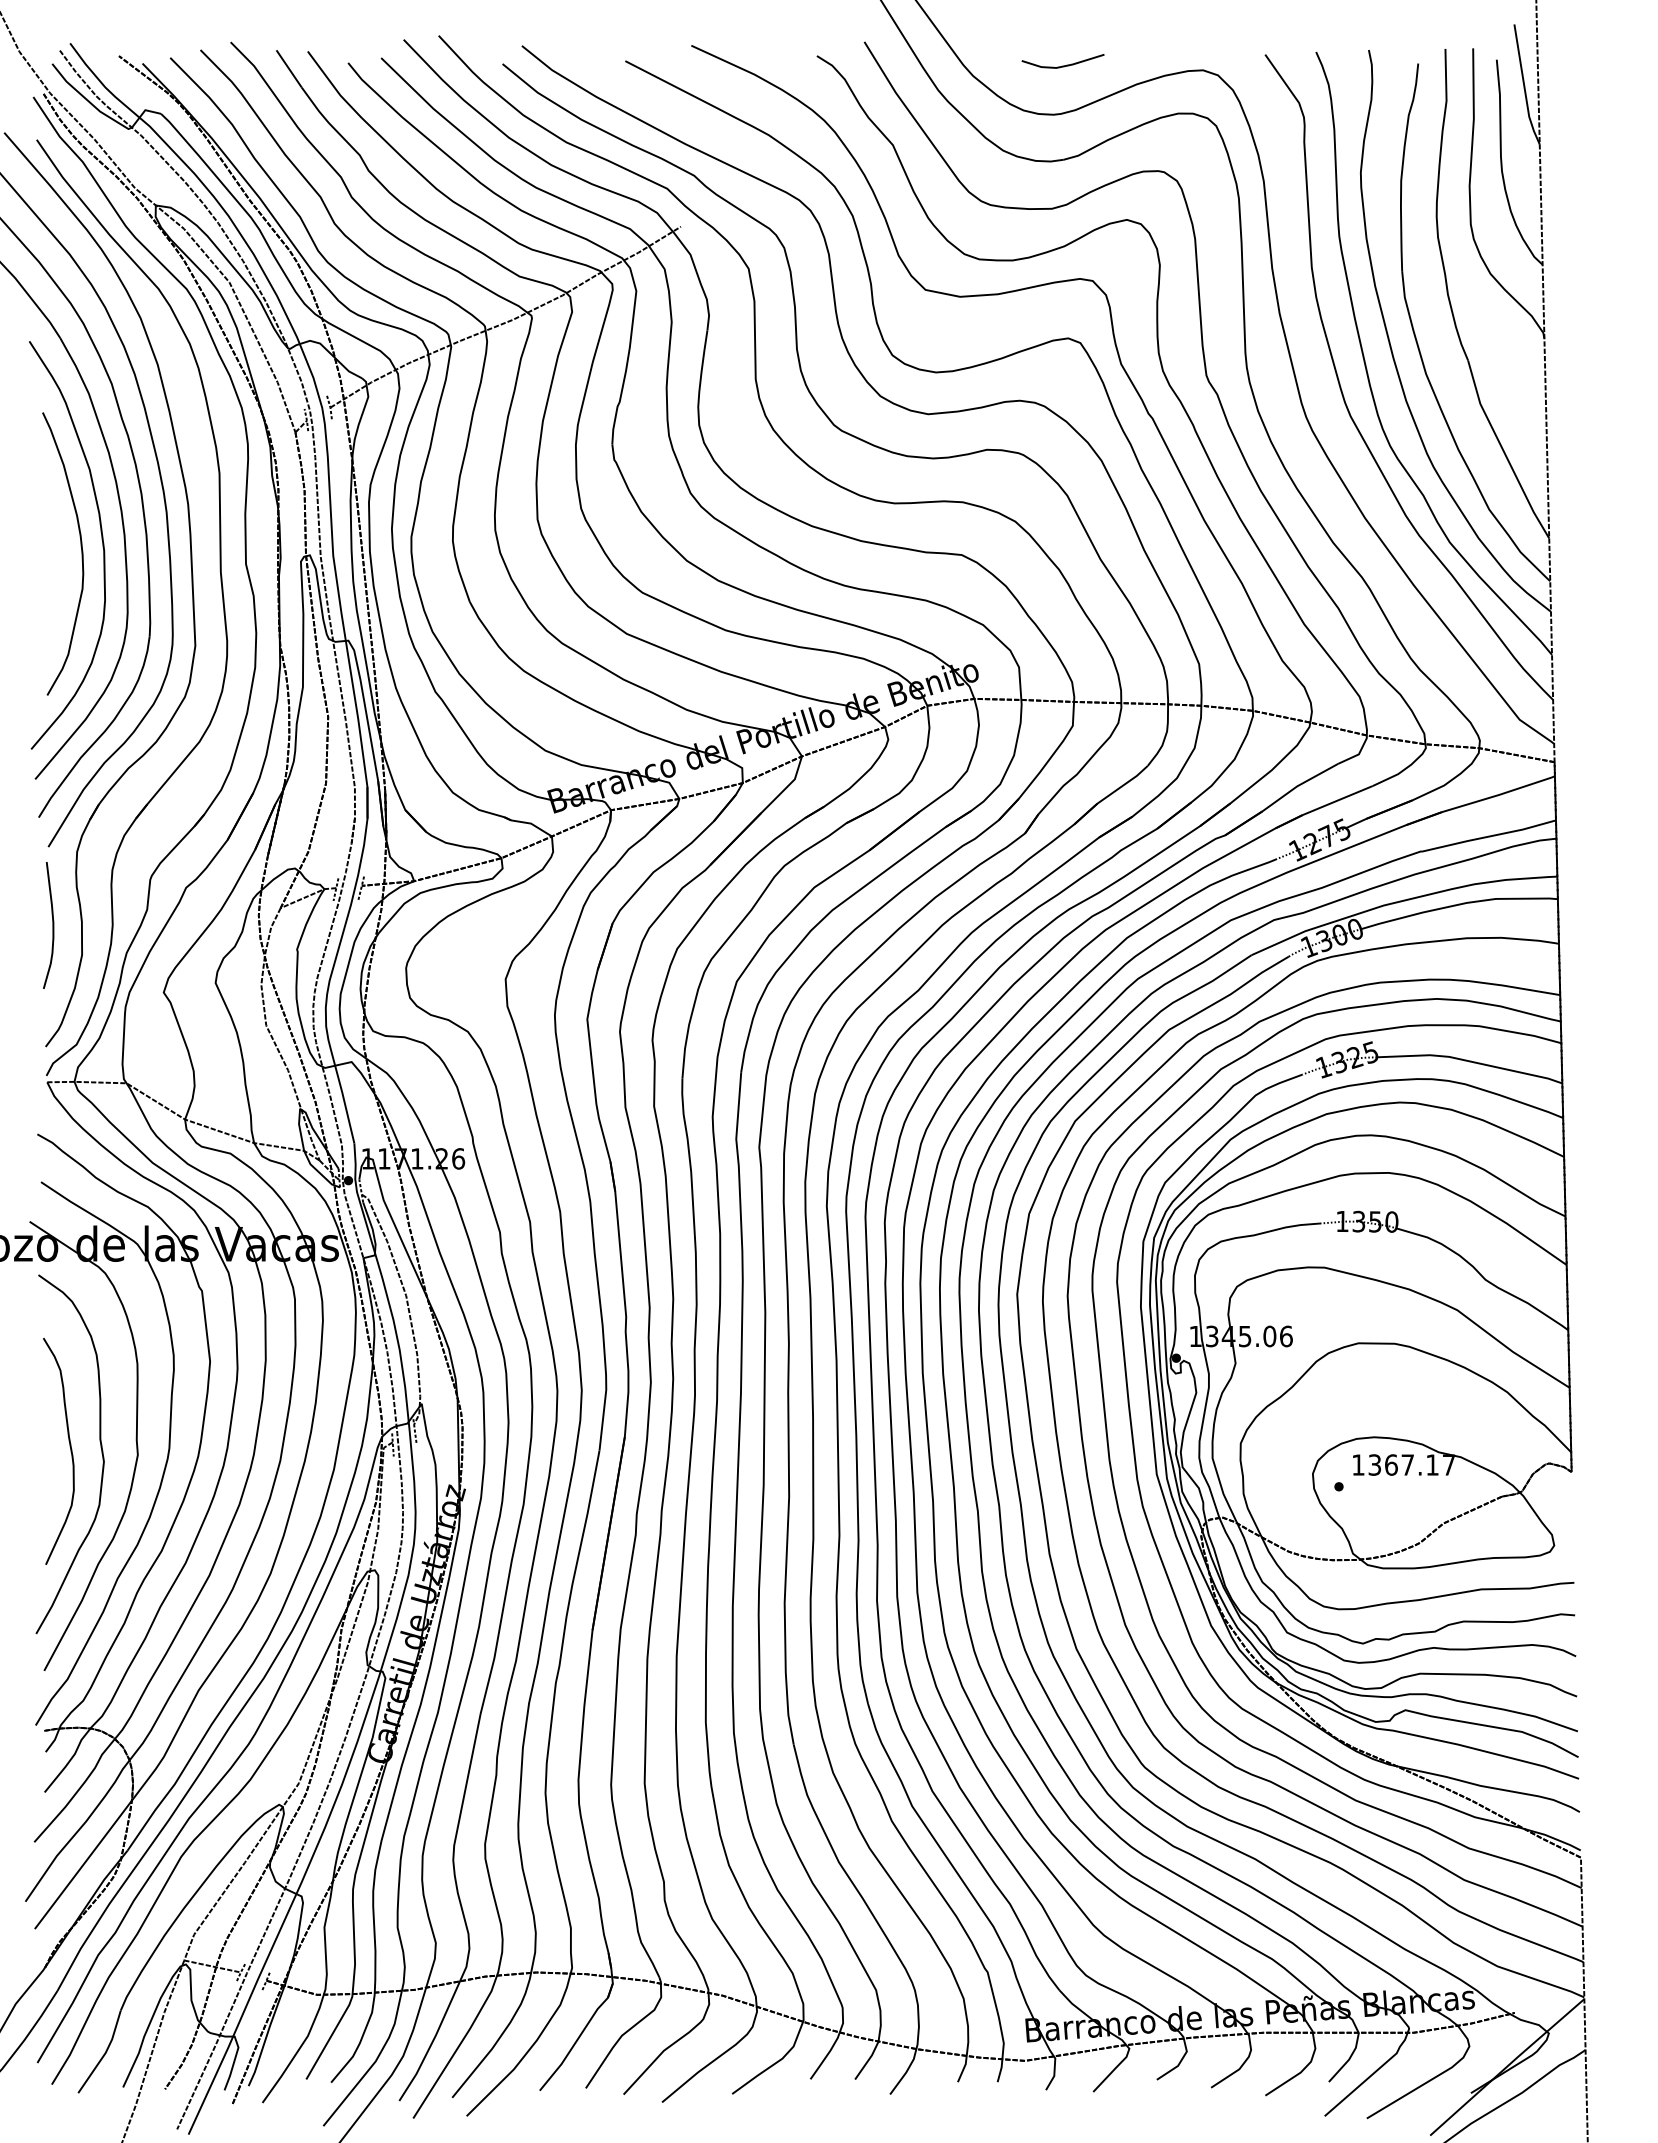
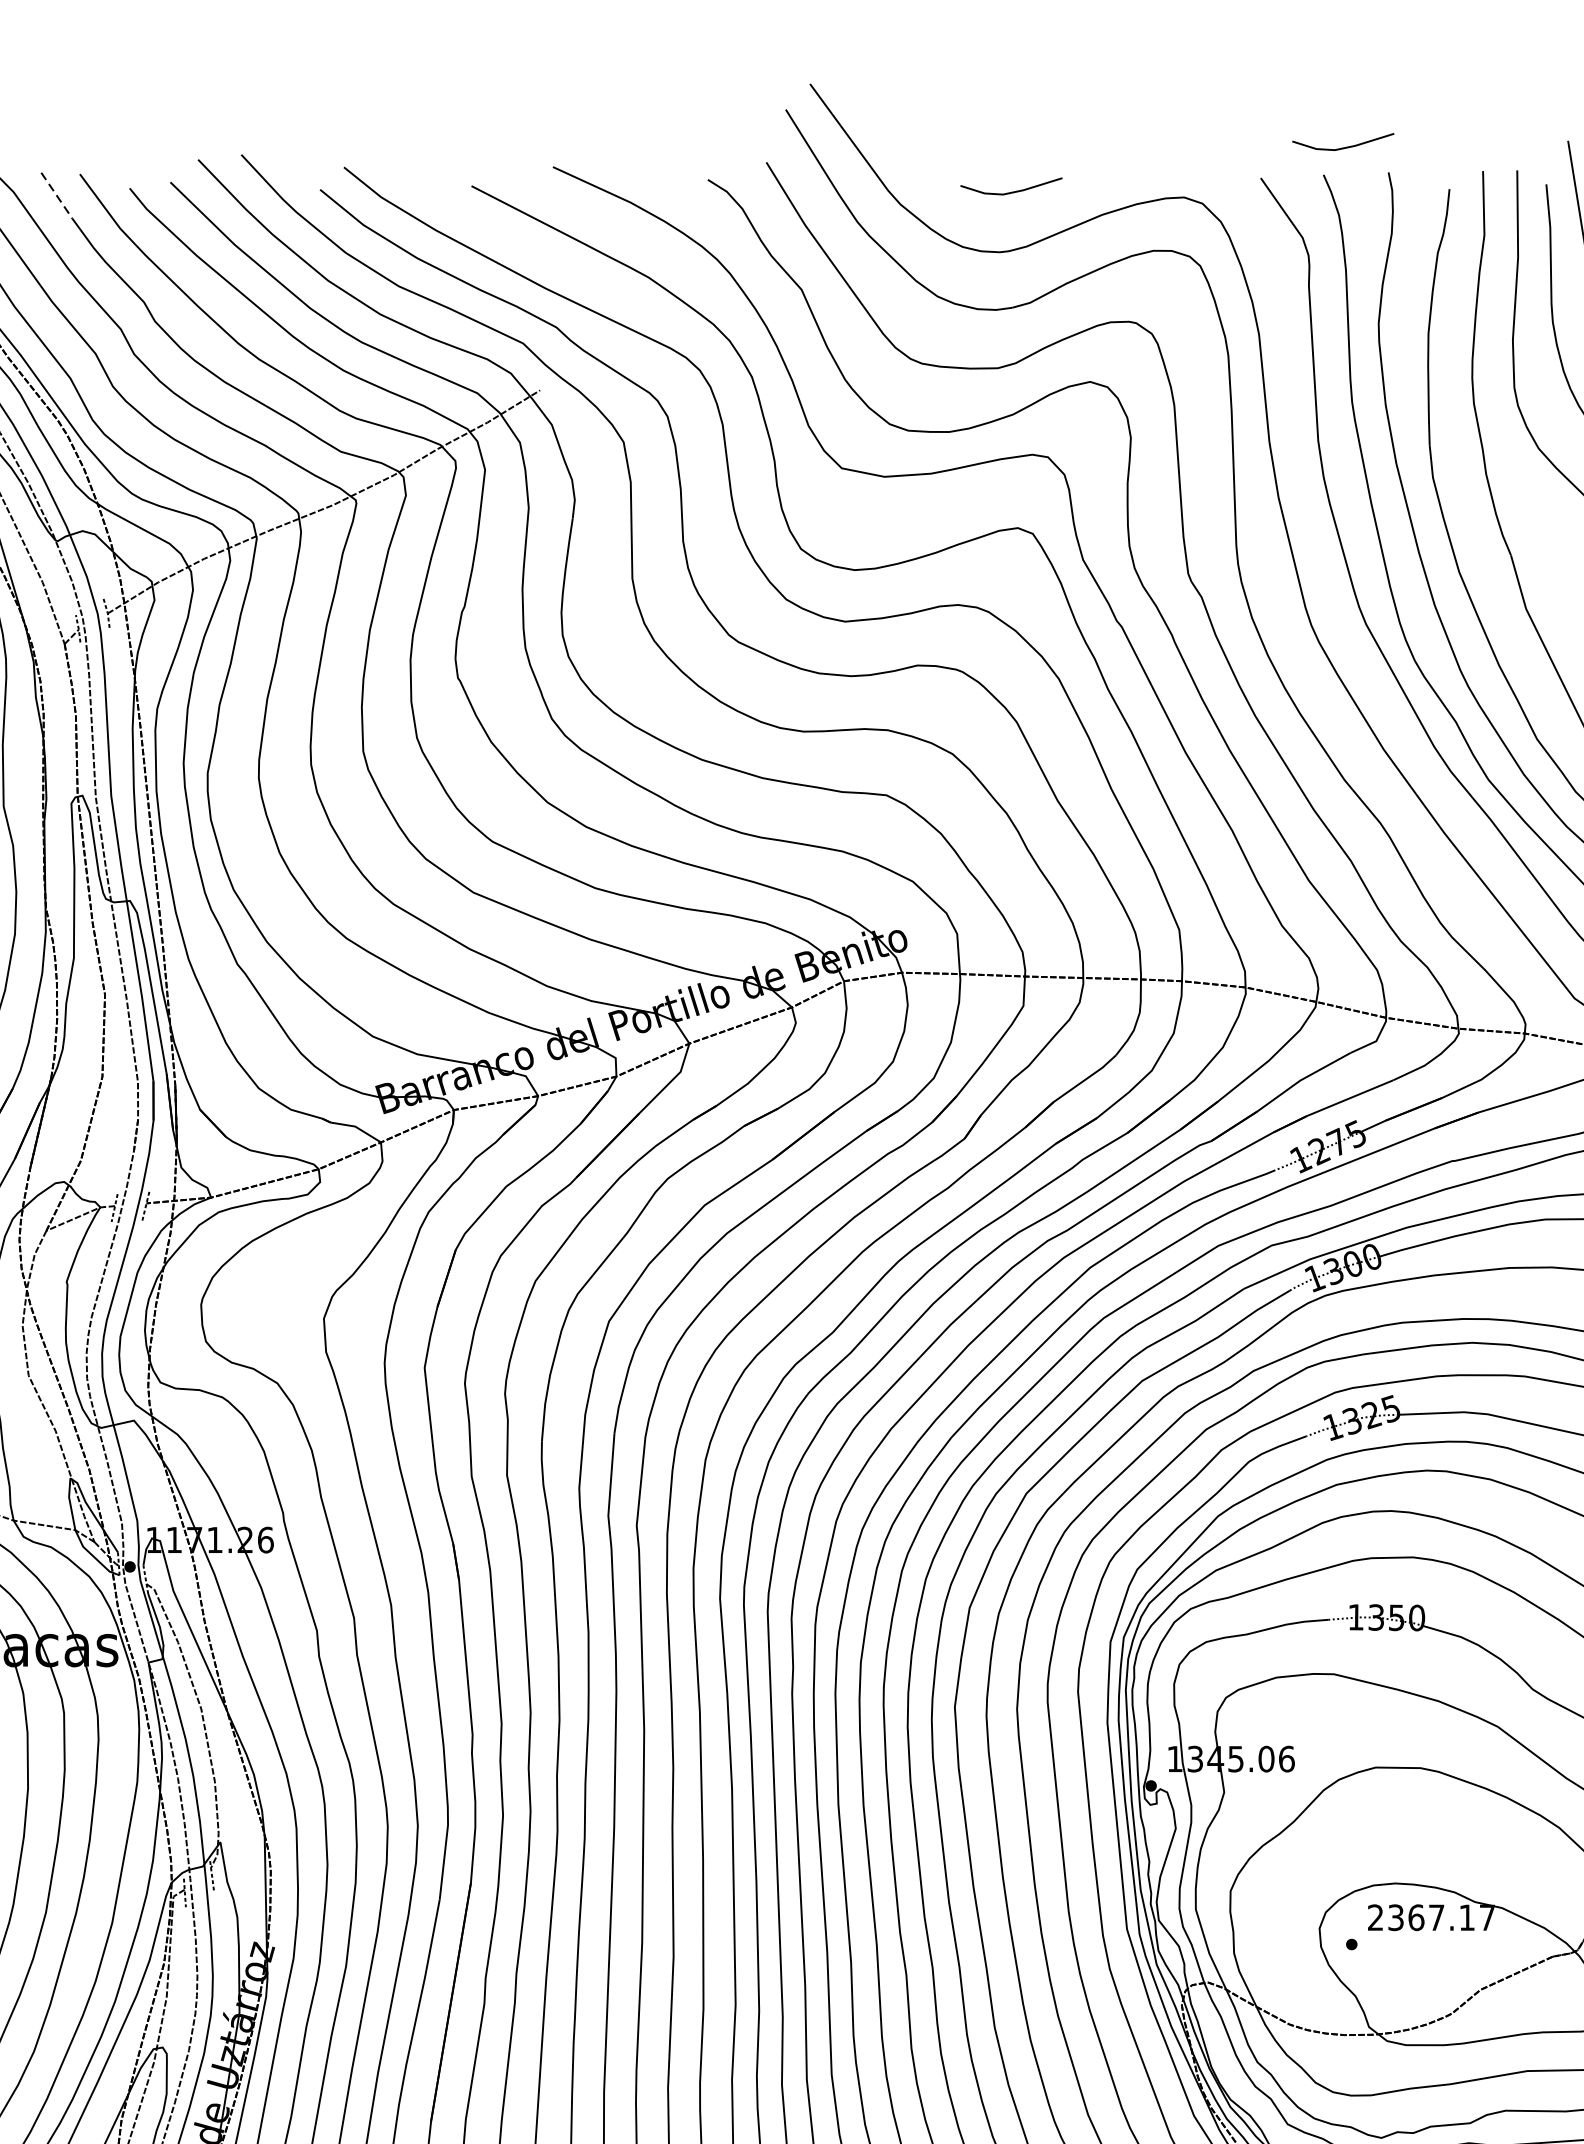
curve: (1331, 29) -> (1342, 147), added
line: (289, 69) -> (57, 196), solid -> dashed
text: (1358, 1464) -> (1375, 1917), 1367.17 -> 2367.17

